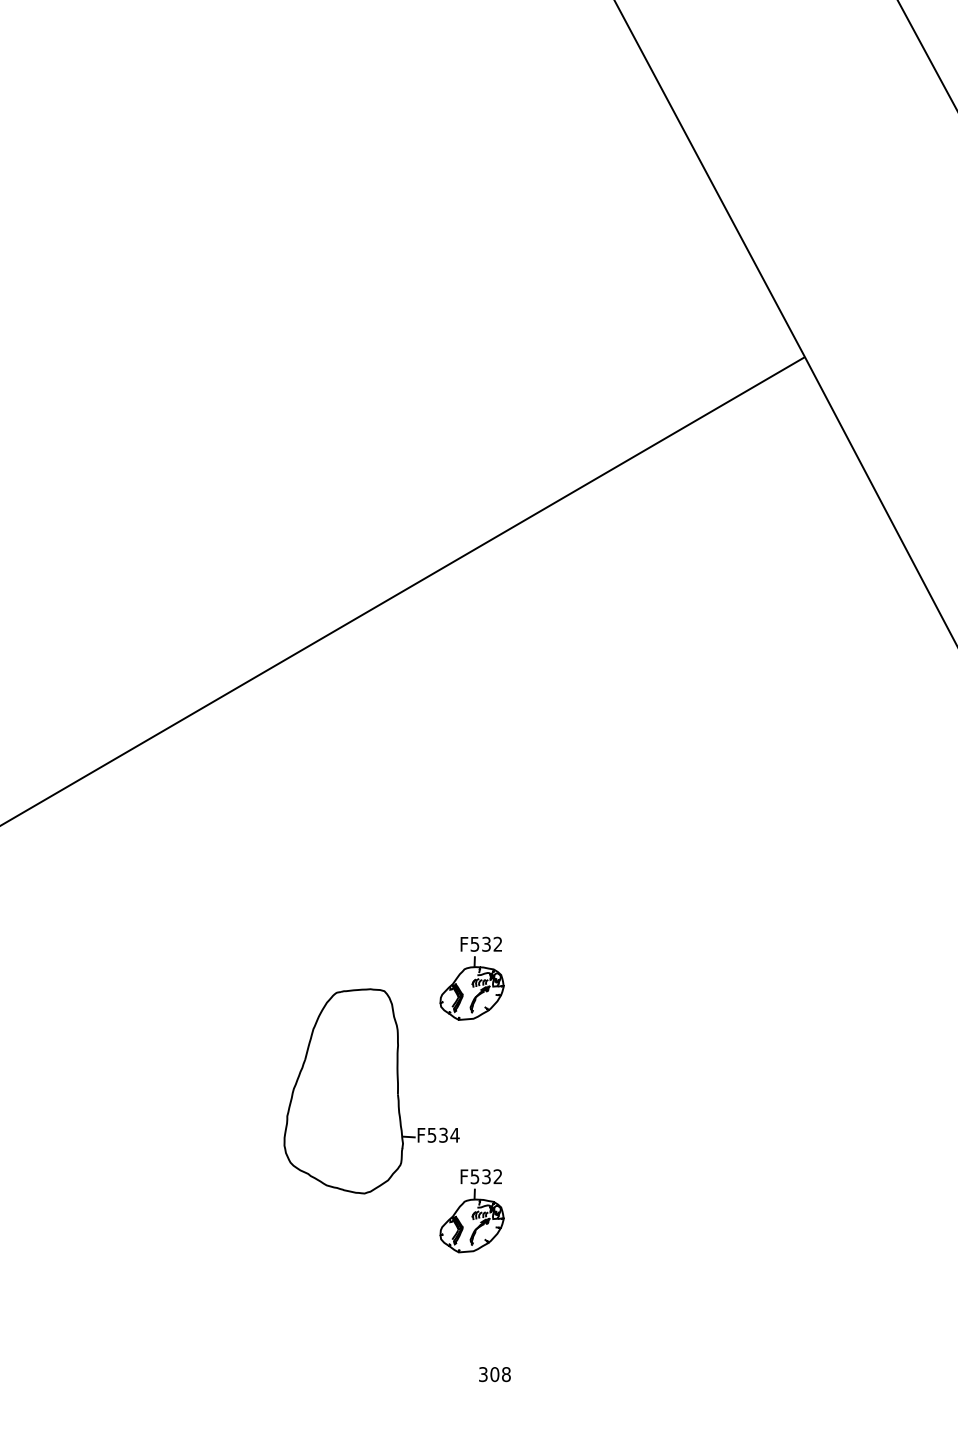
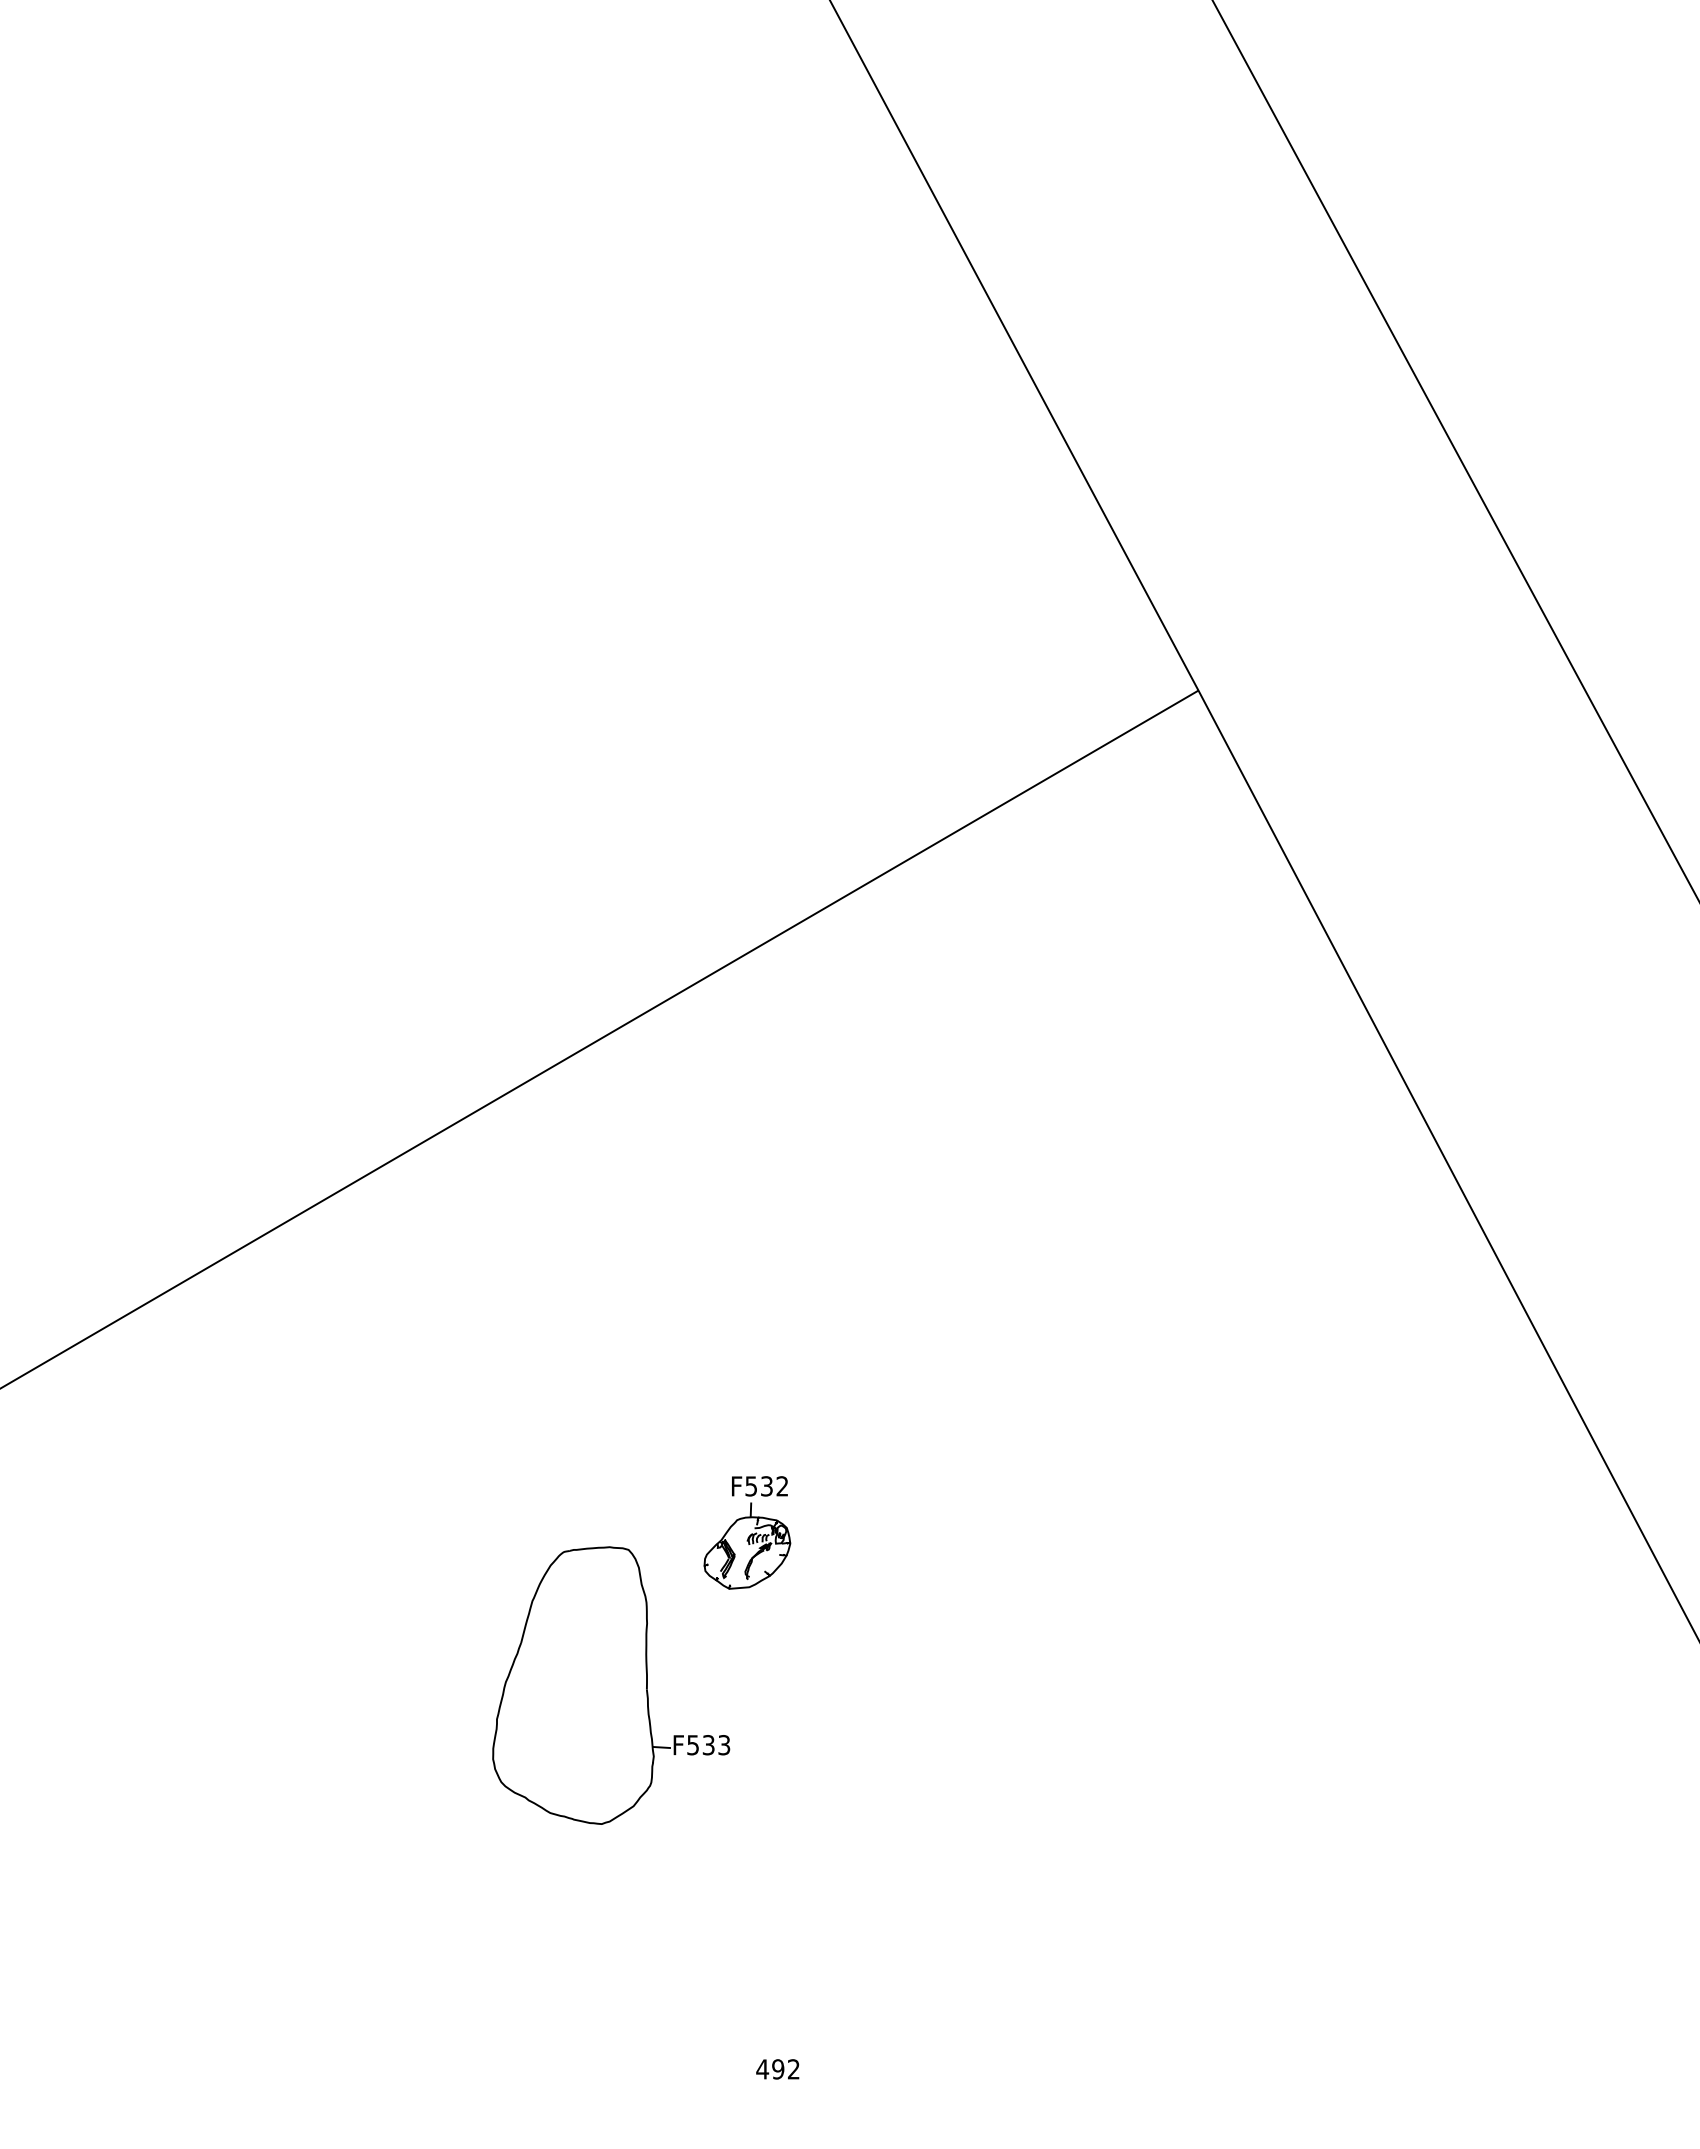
text: (454, 1135) -> (723, 1745), F534 -> F533
part: (472, 1210) -> (747, 1847), removed
text: (494, 1374) -> (777, 2069), 308 -> 492

